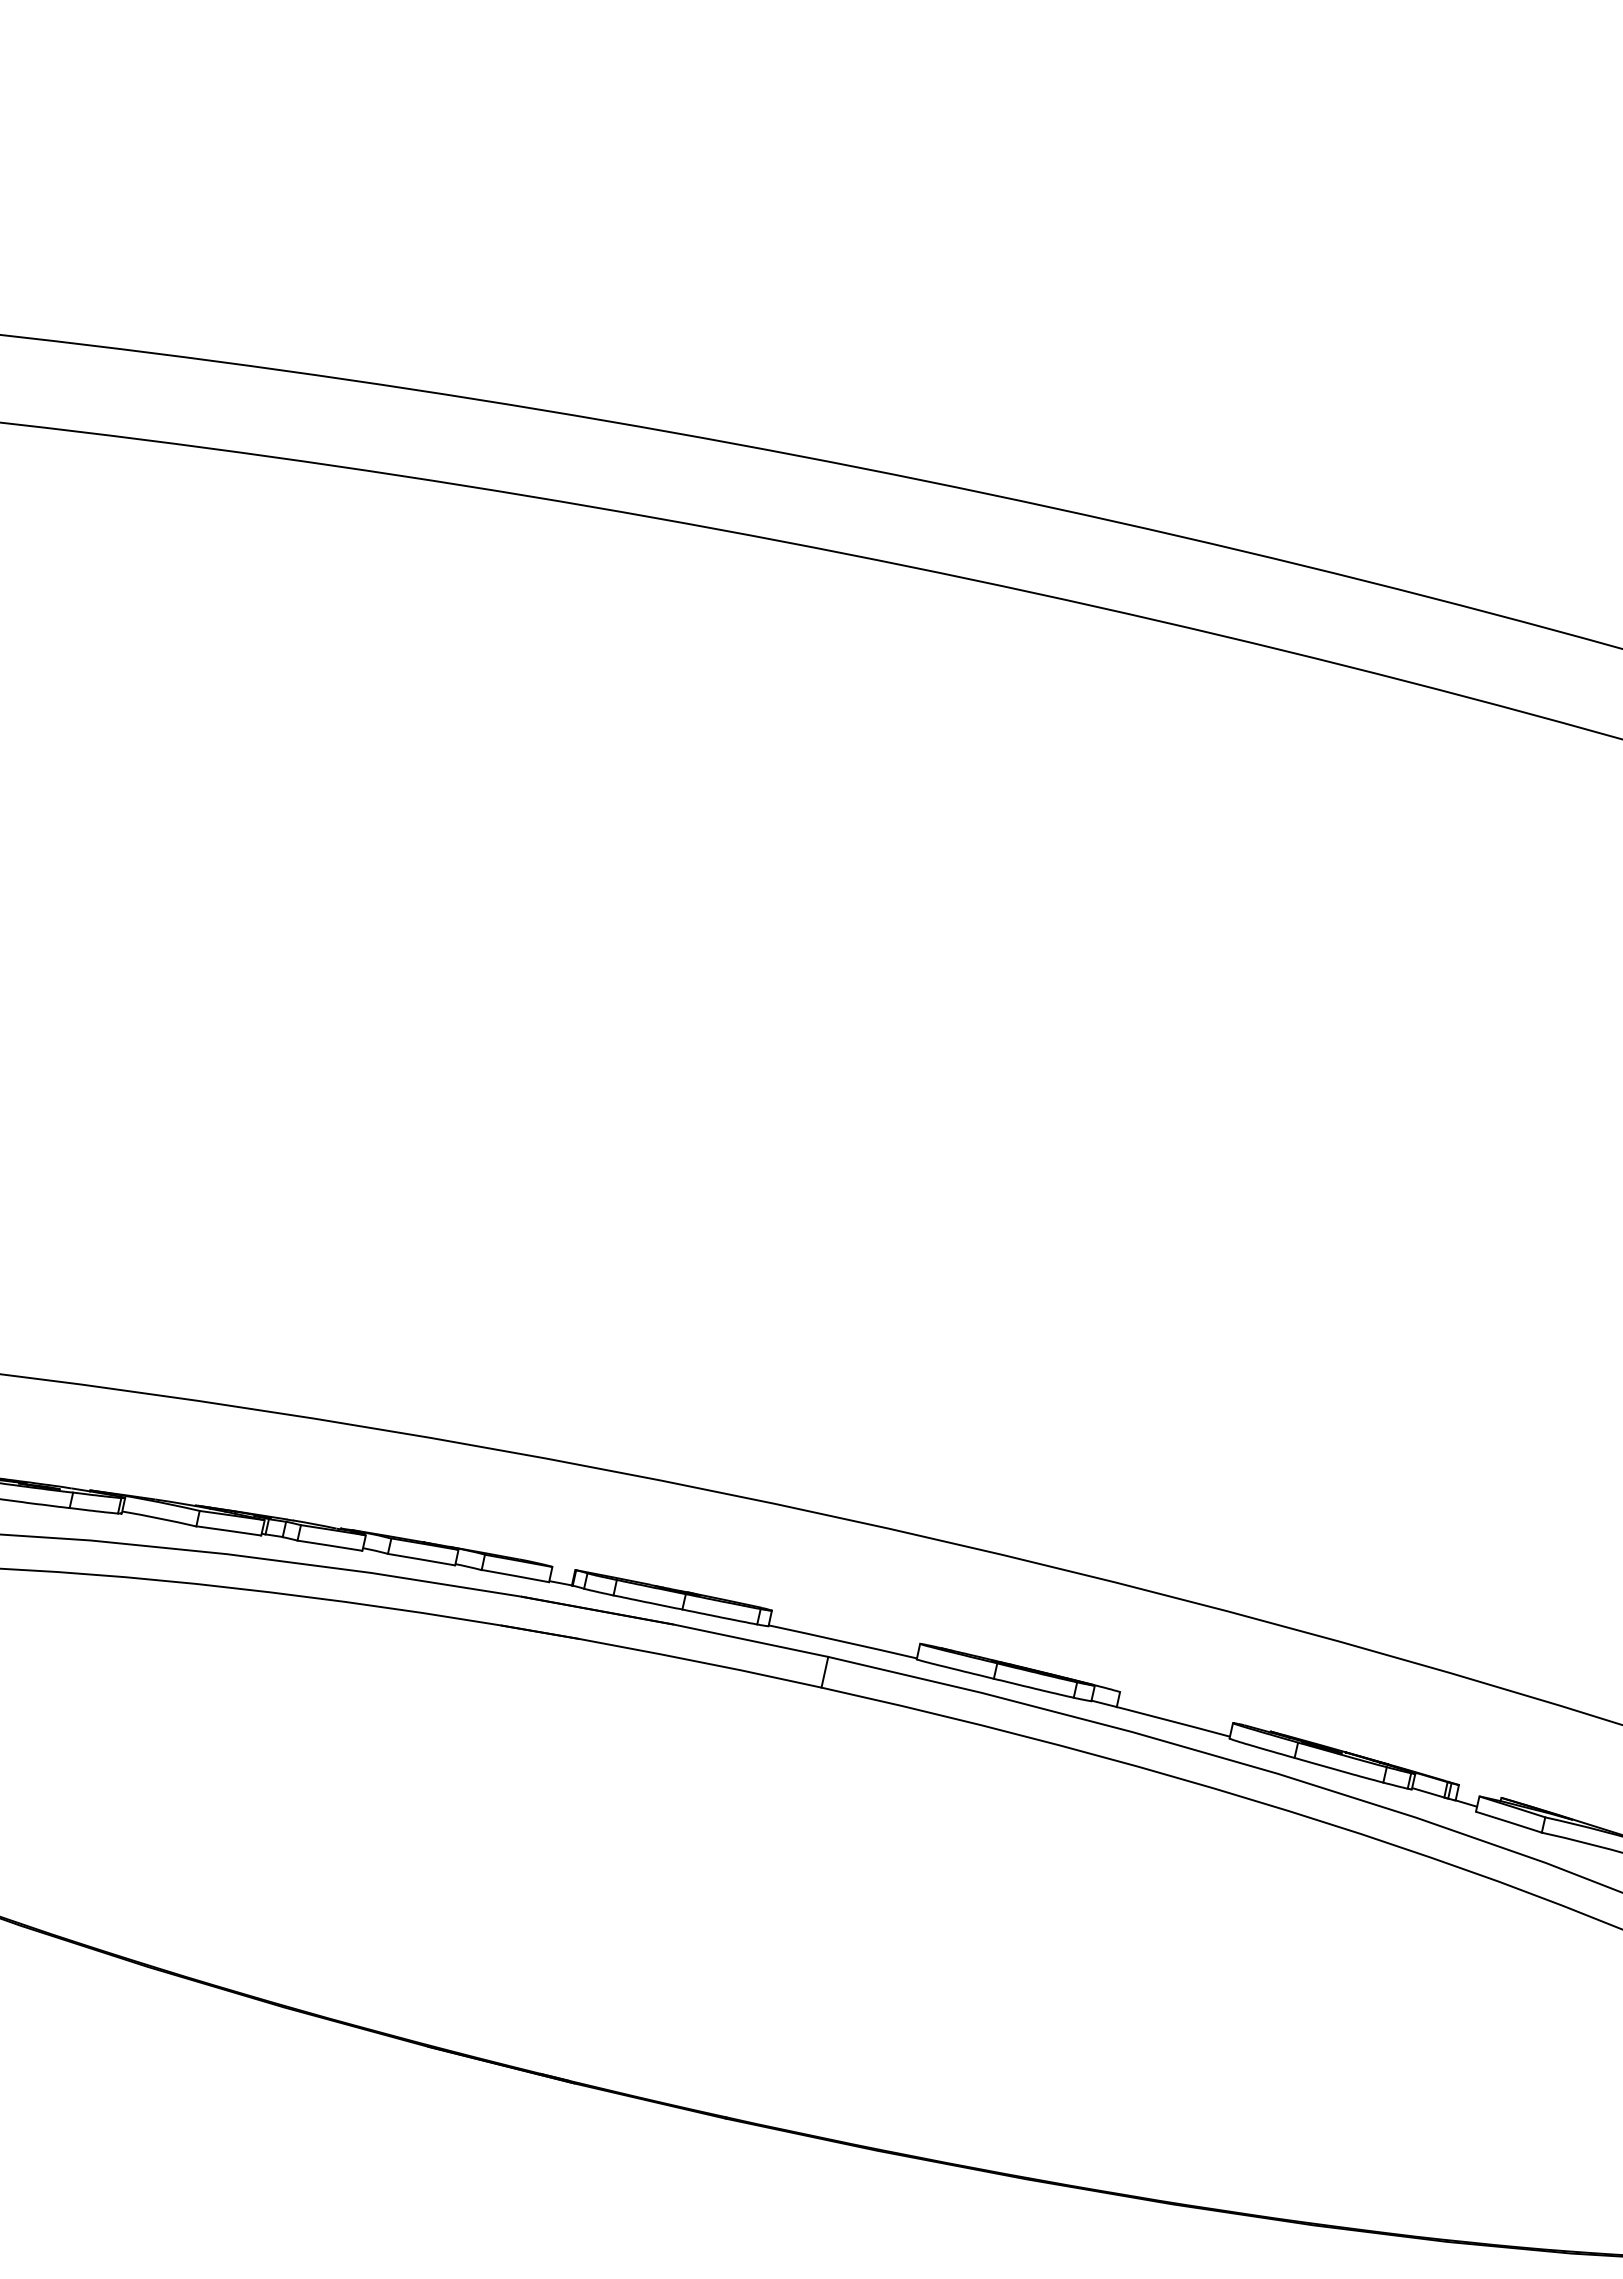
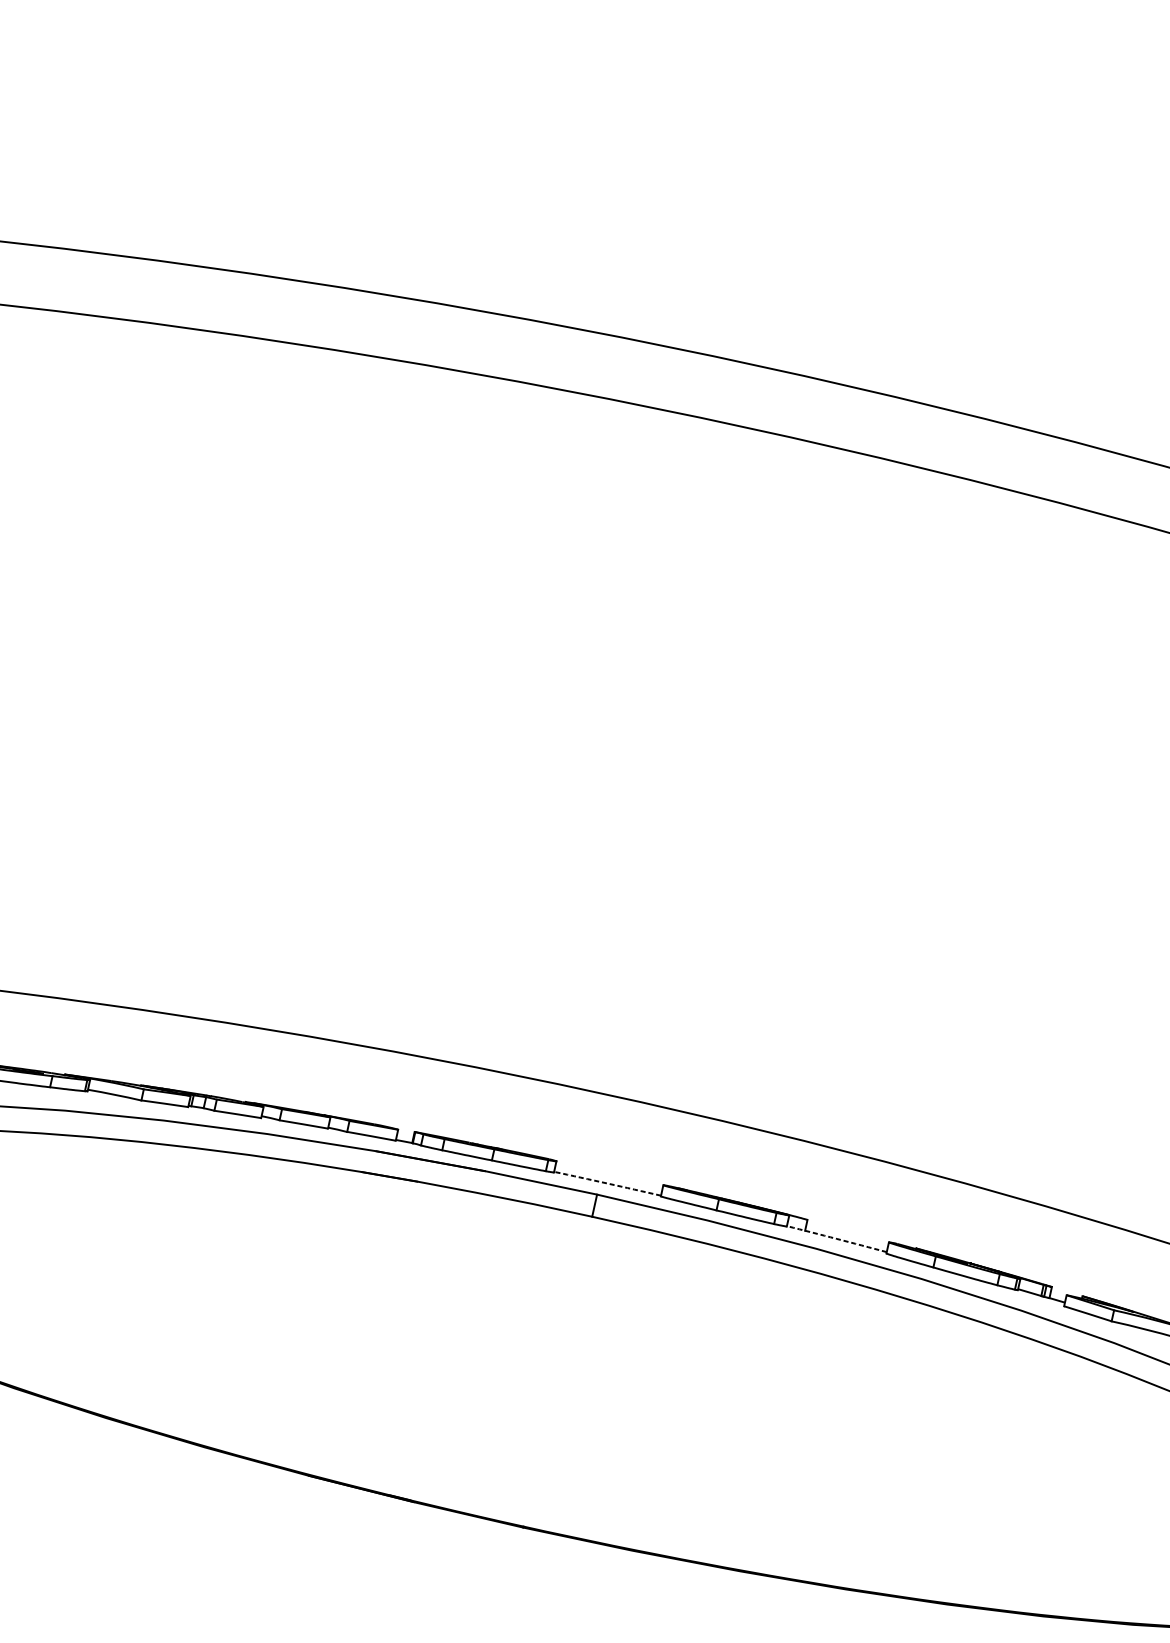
arc: (842, 1641) -> (607, 1183), solid -> dashed
arc: (1160, 1718) -> (836, 1239), solid -> dashed

